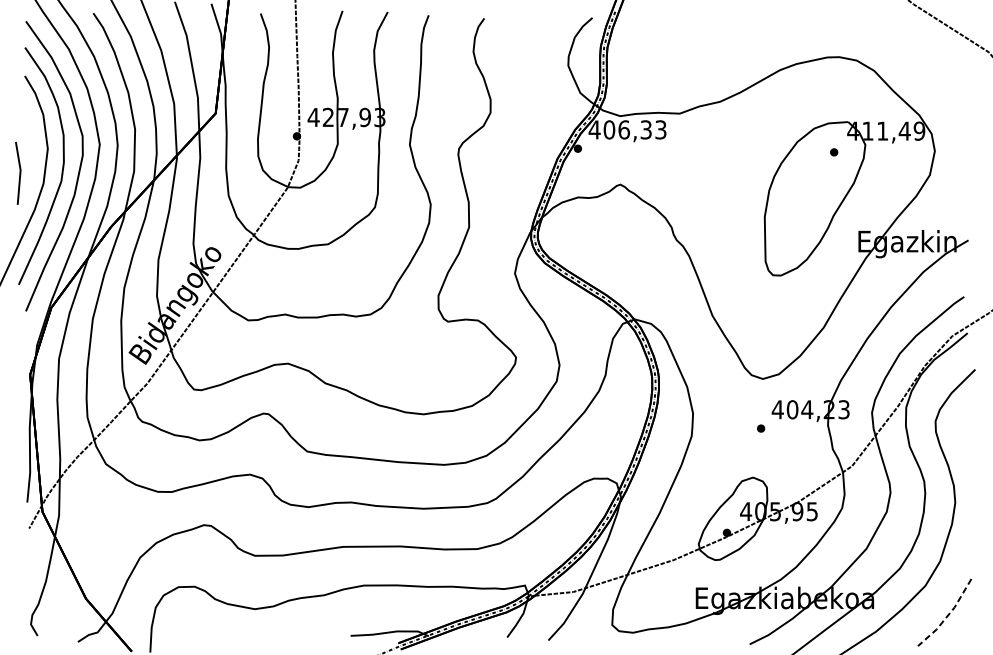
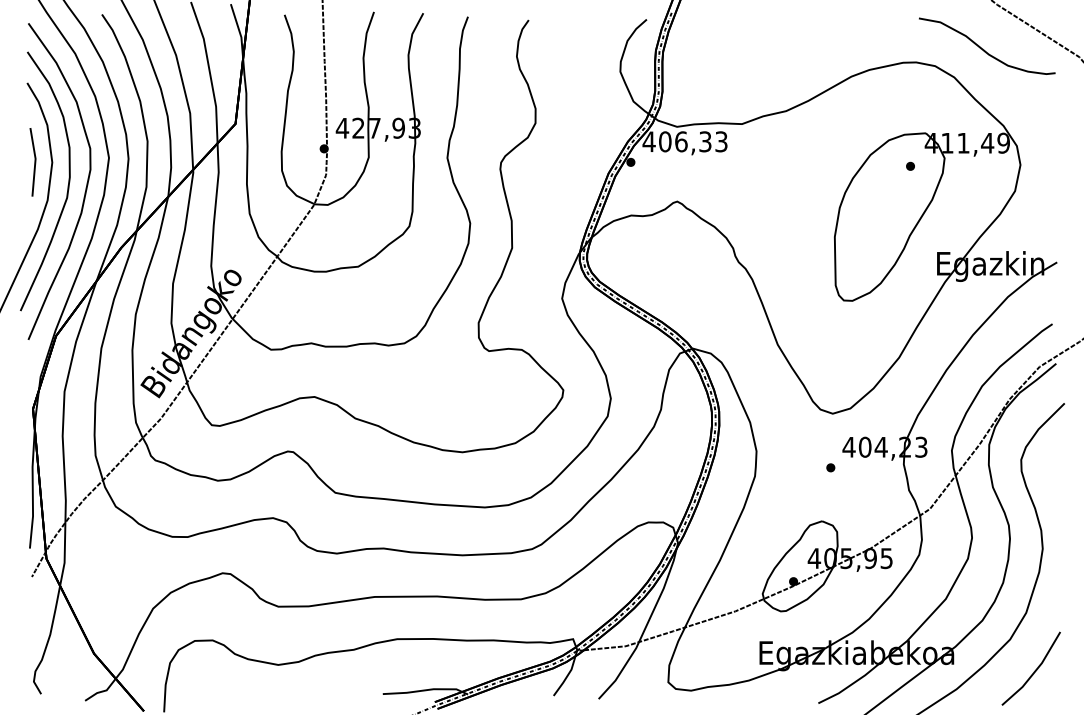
curve: (901, 45) -> (984, 49), added
line: (19, 173) -> (34, 162), moved
line: (948, 615) -> (1035, 671), dashed -> solid

